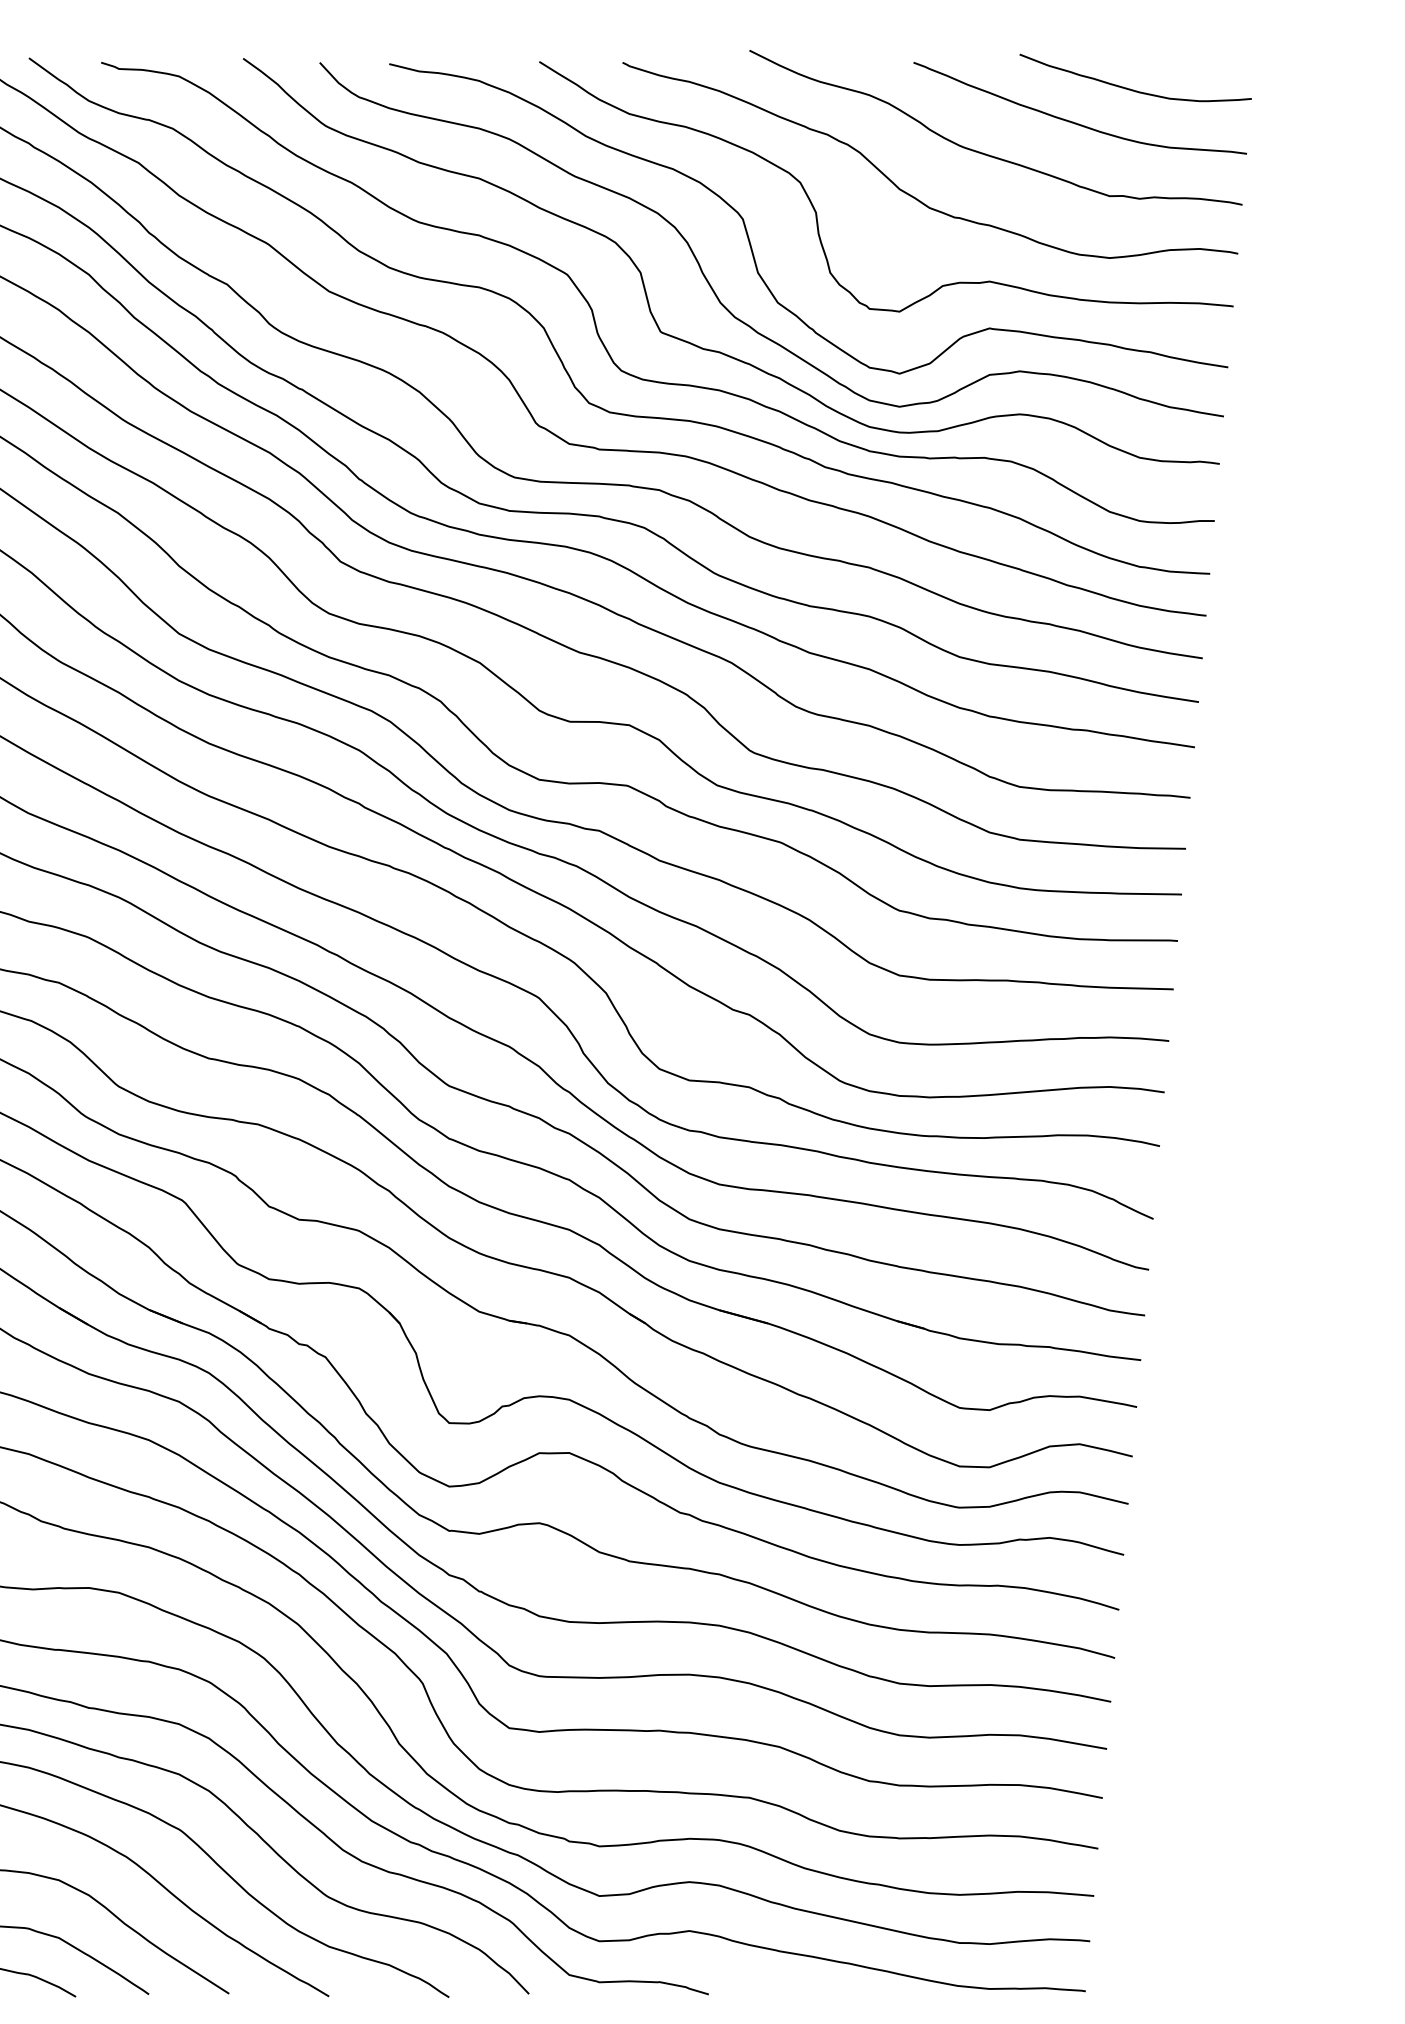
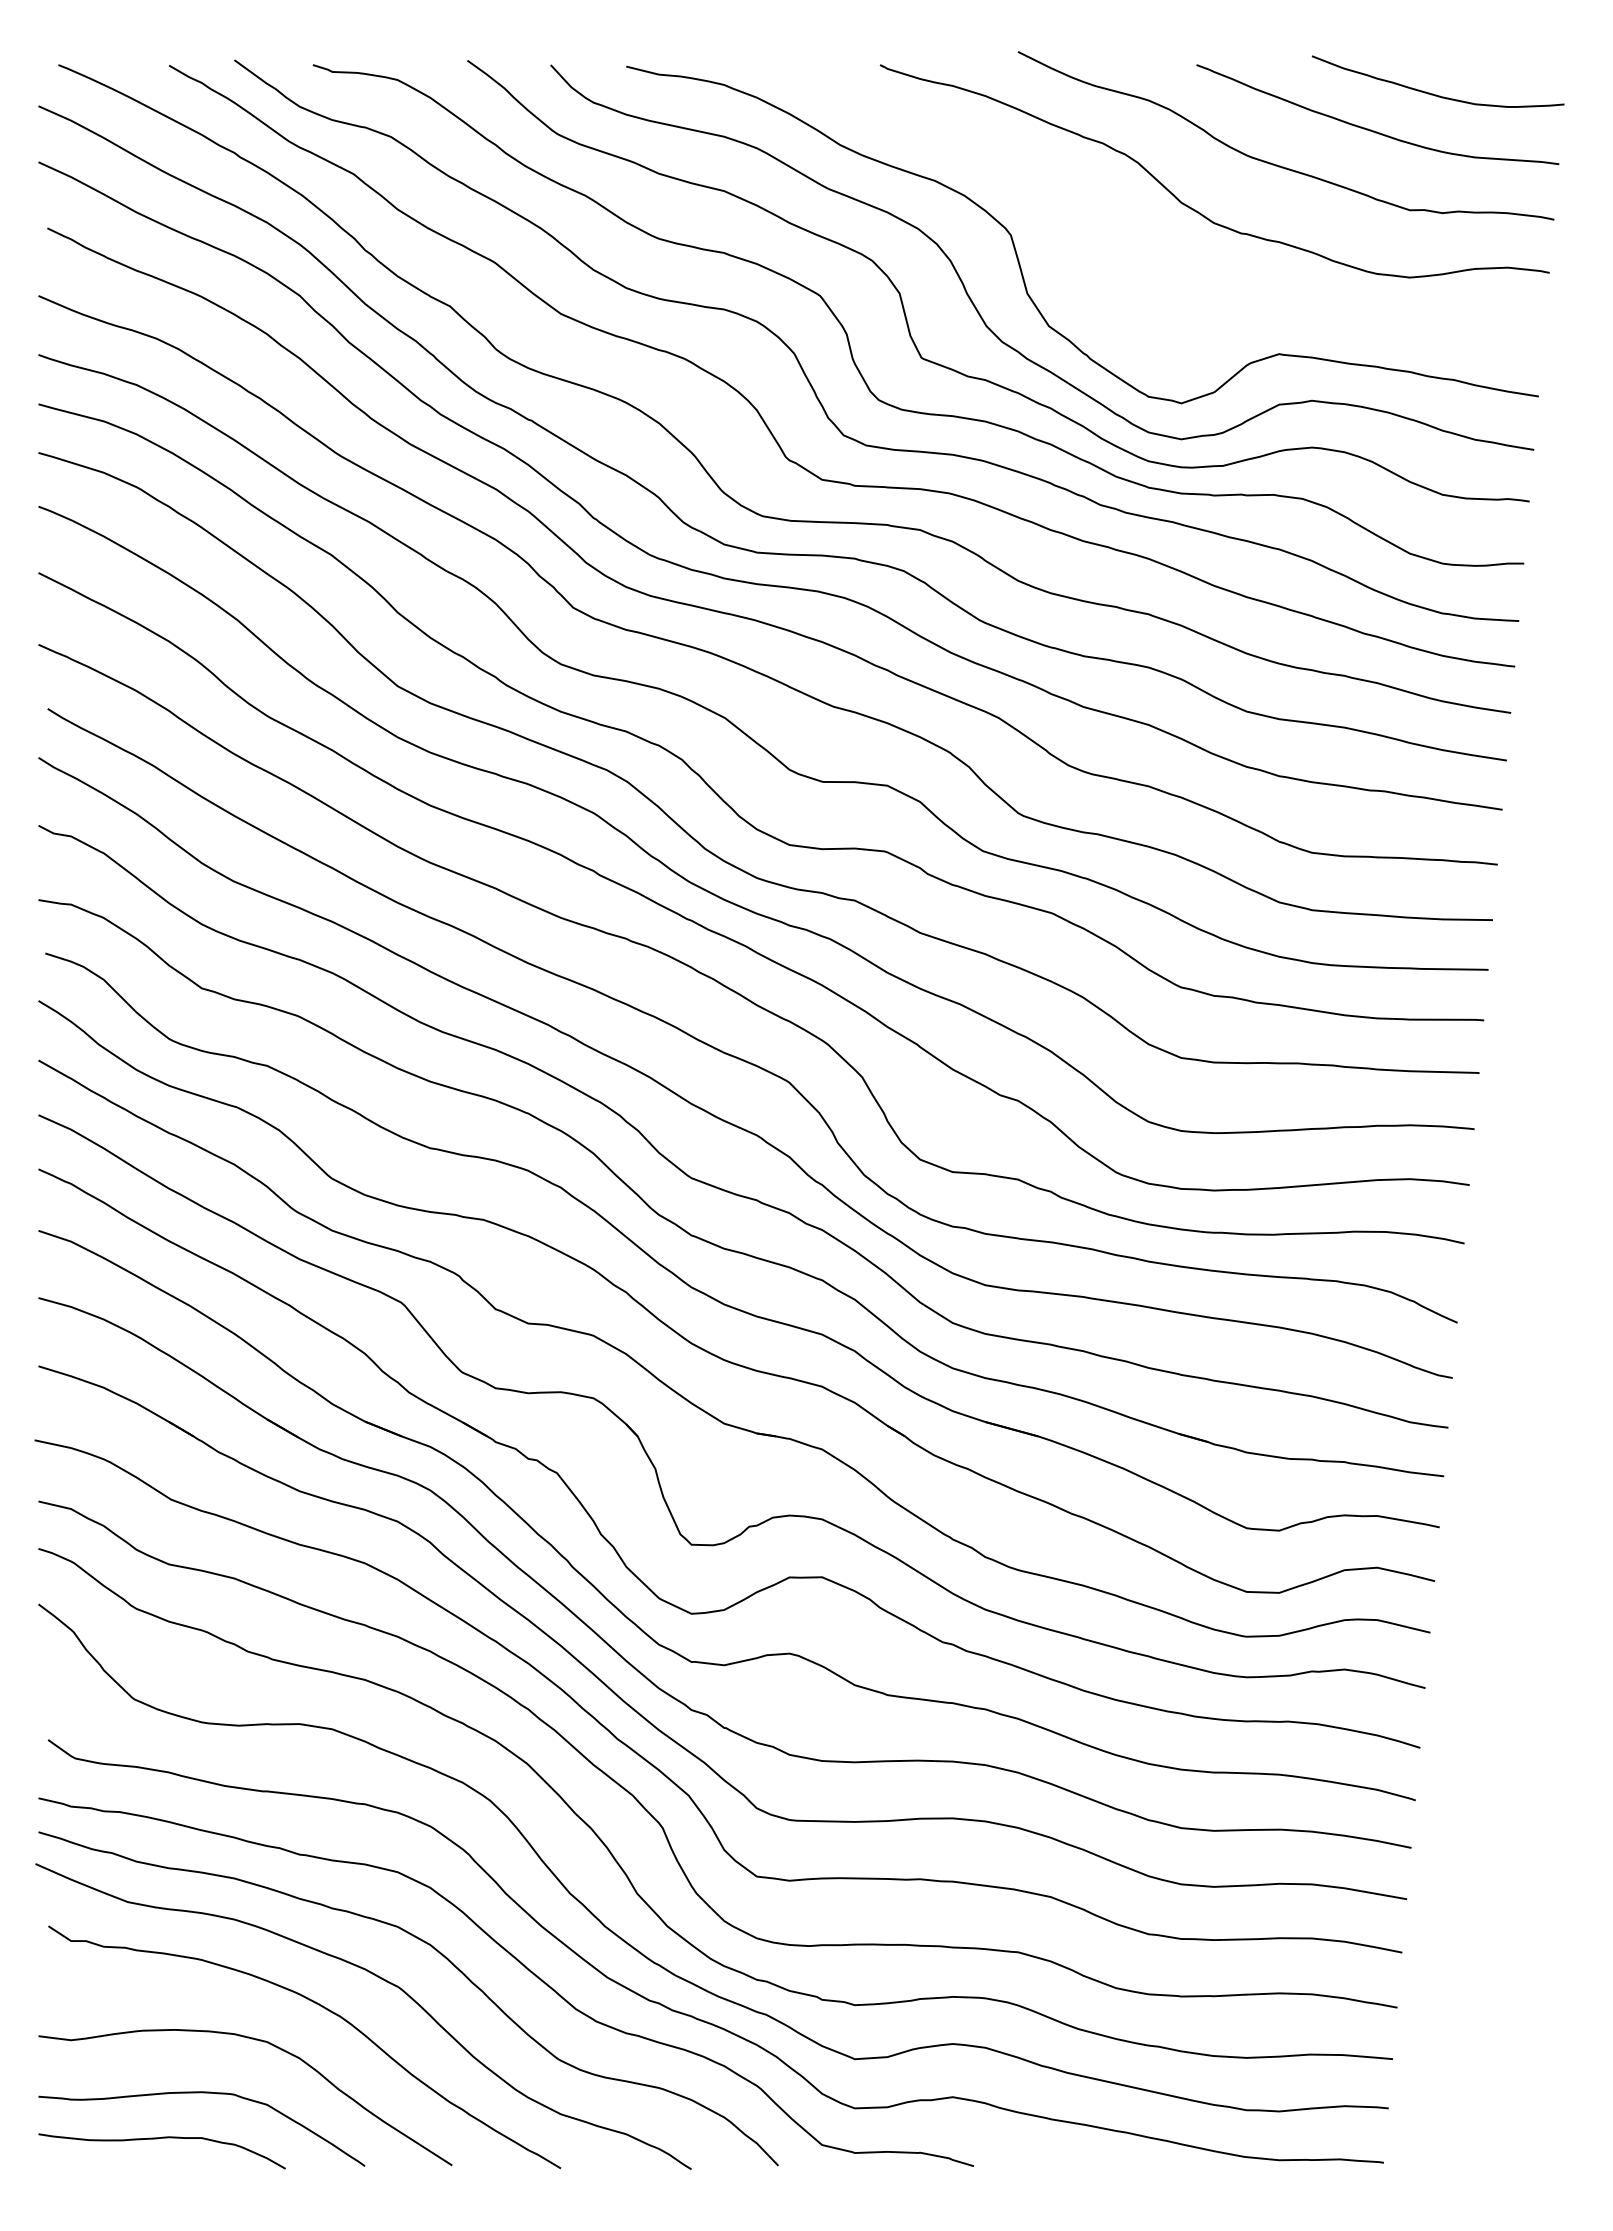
curve: (816, 212) -> (1091, 227), removed

